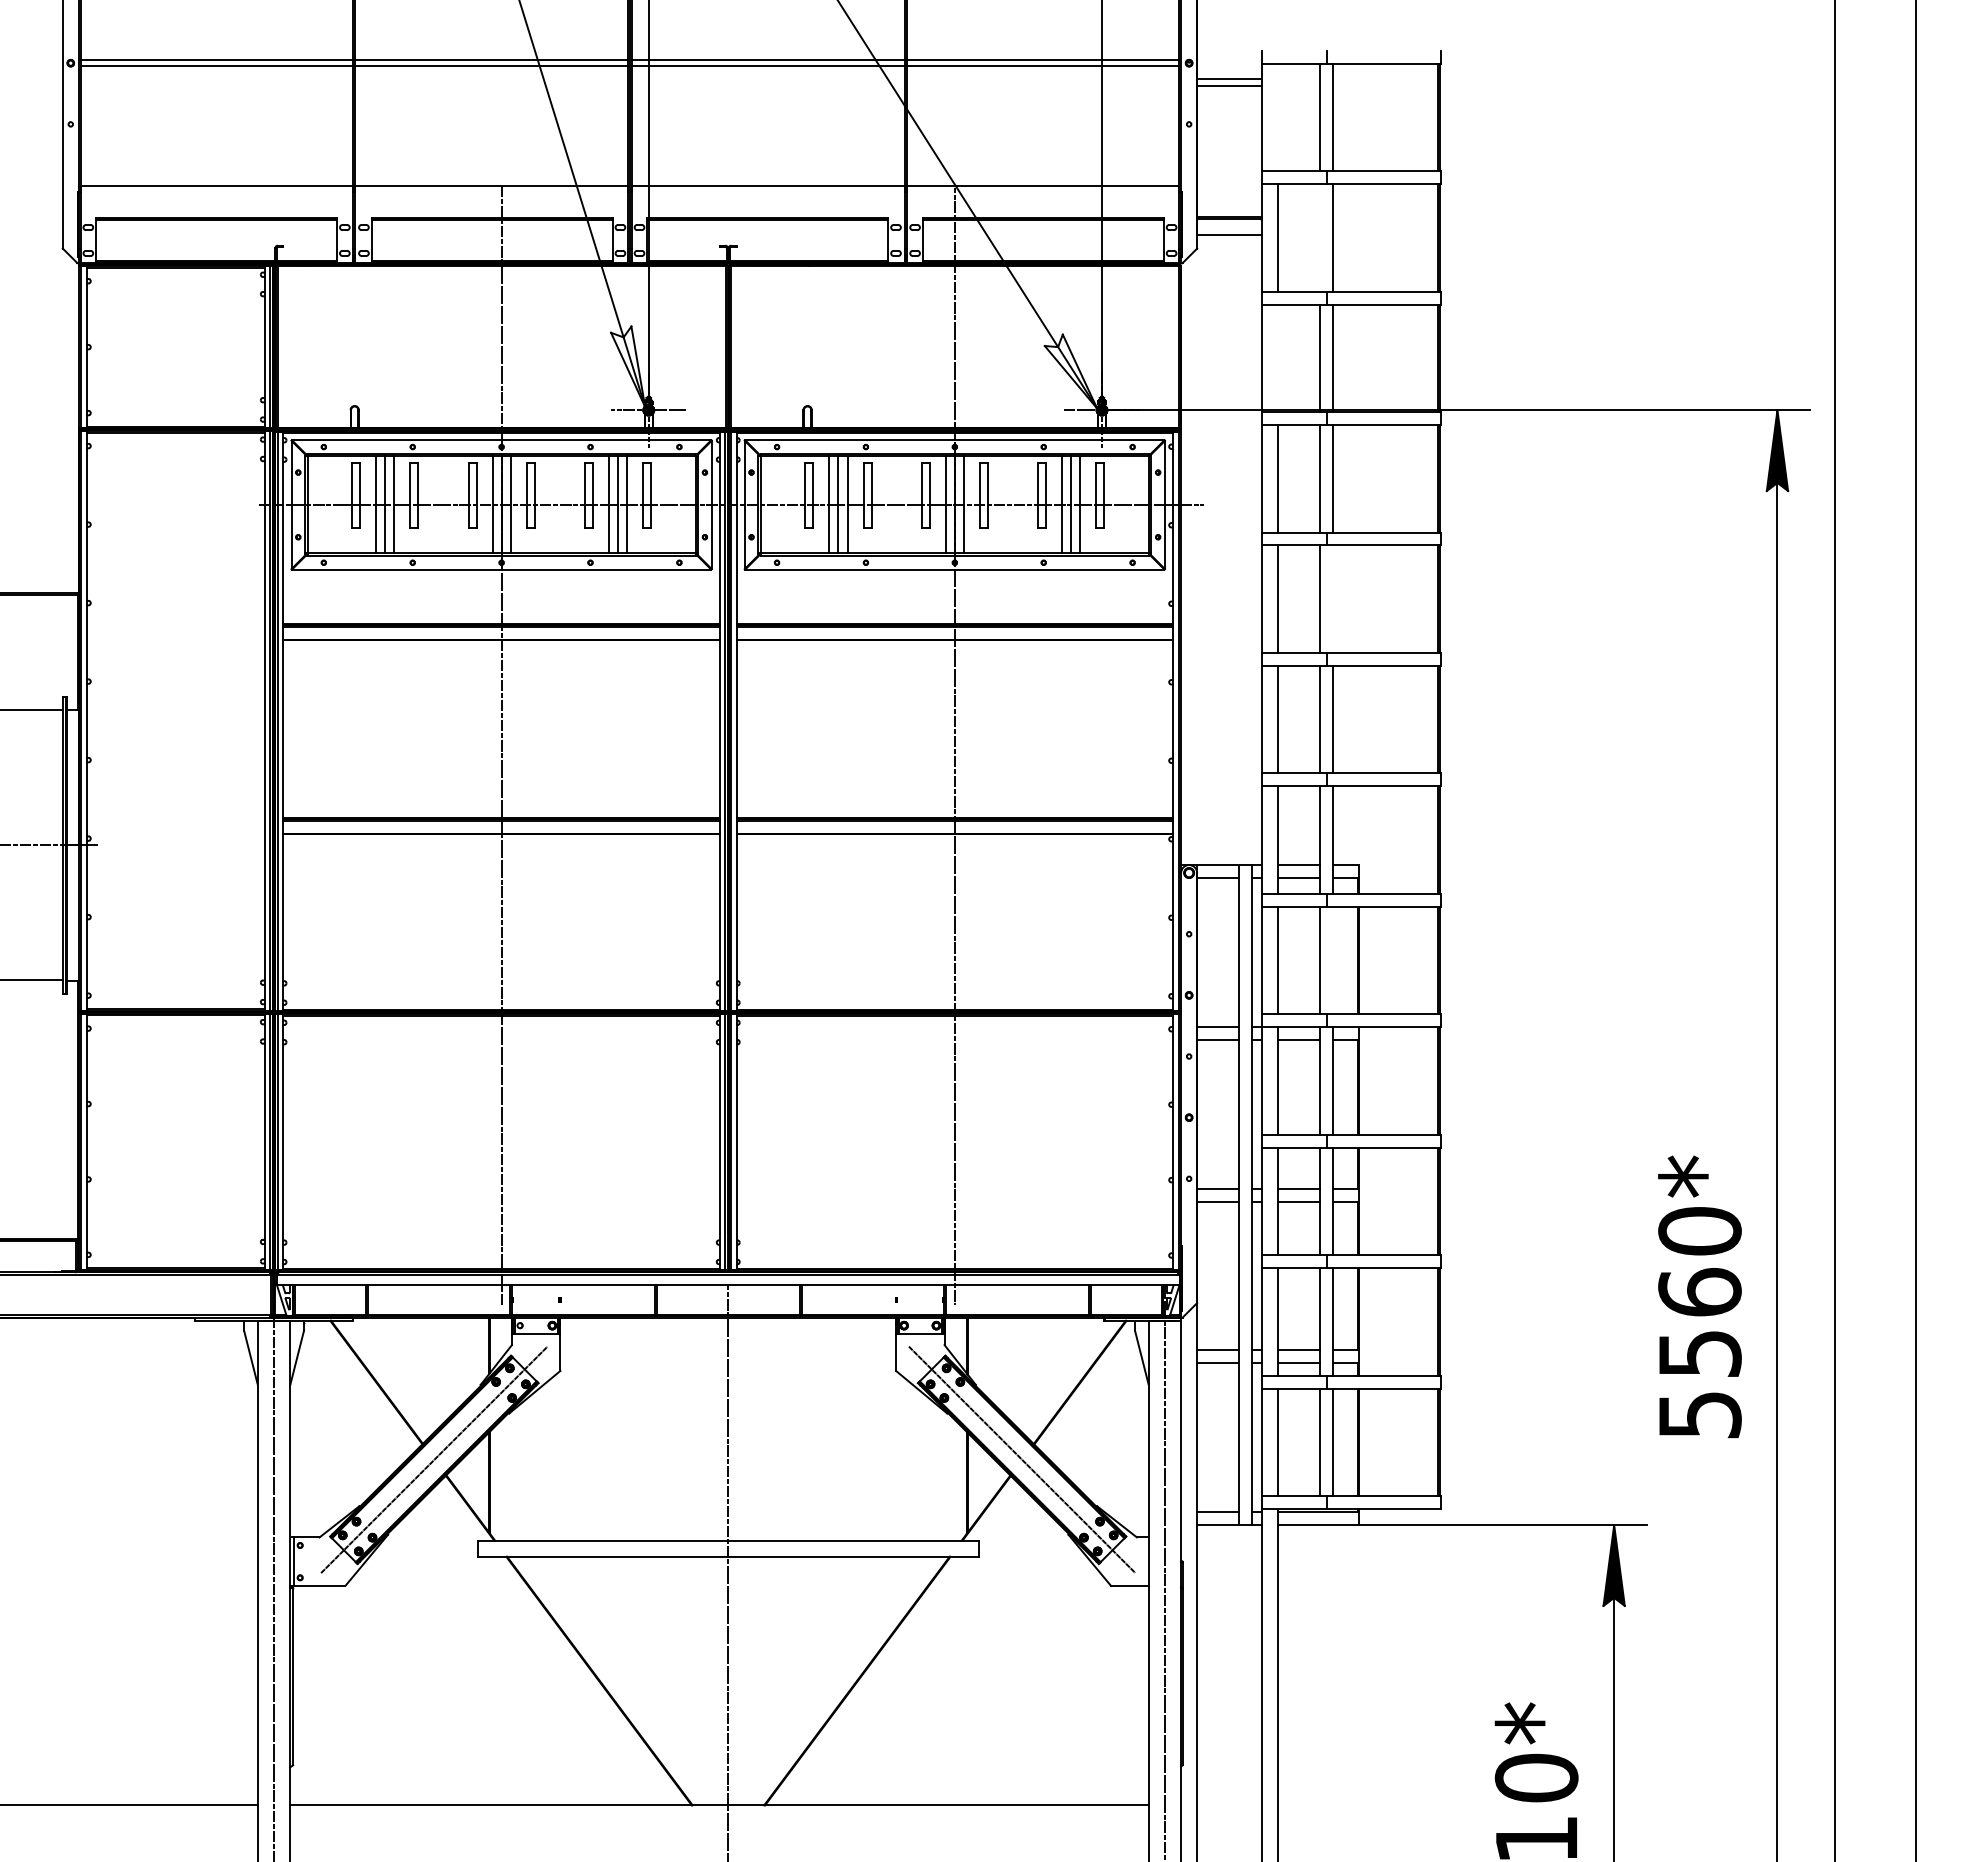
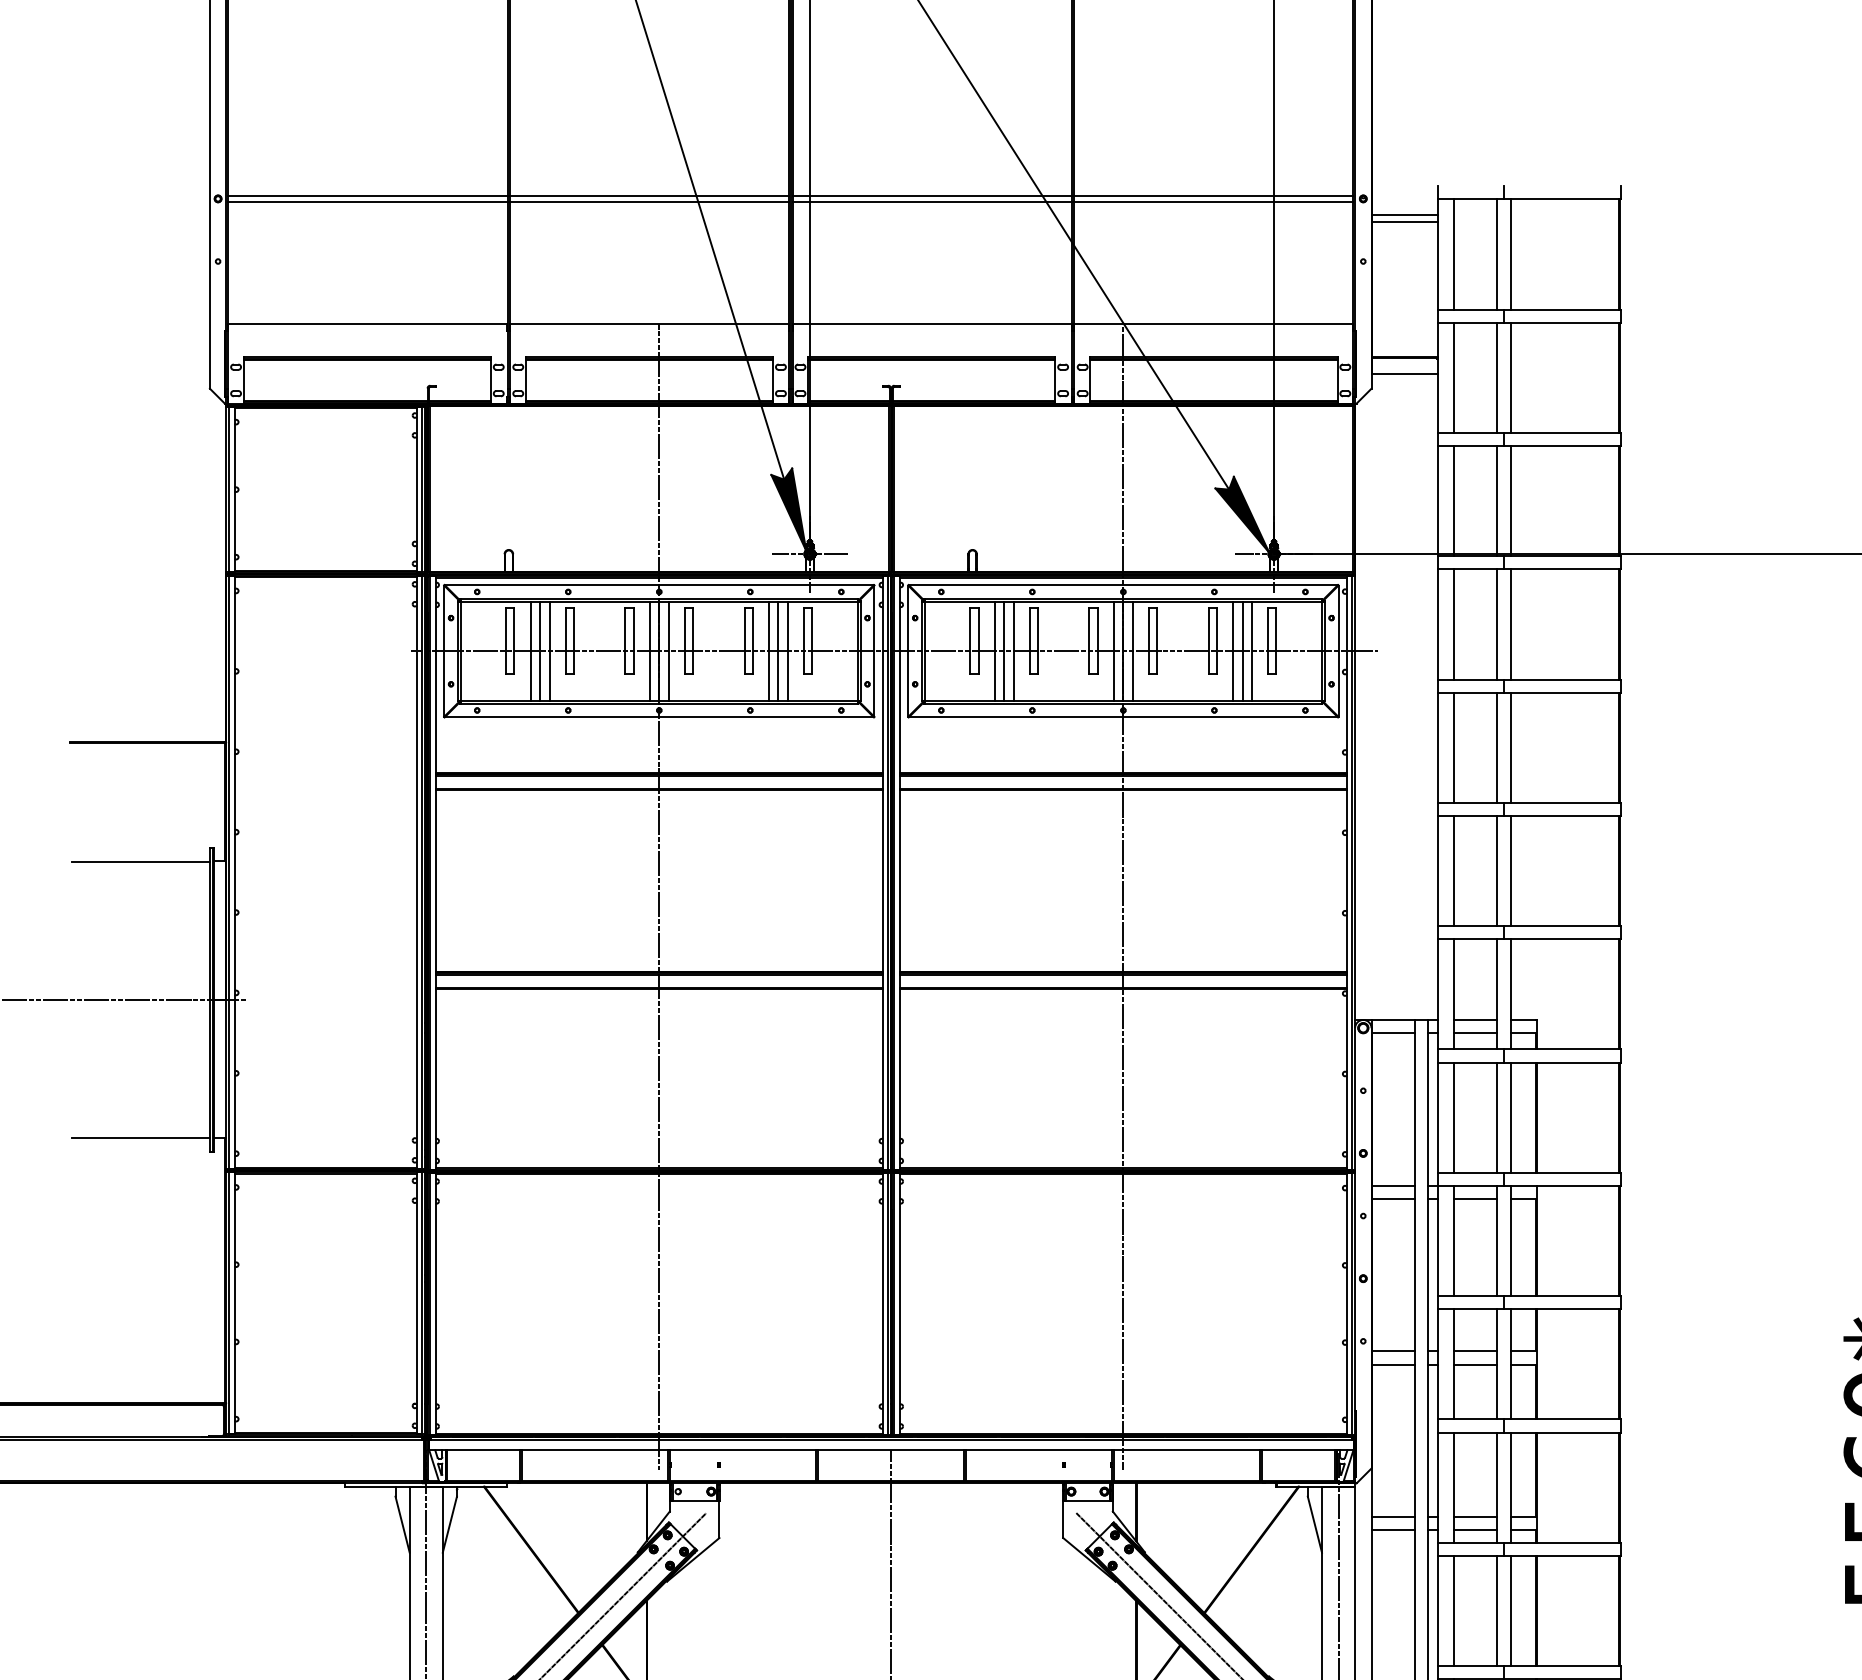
line: (1278, 117) -> (1454, 254), added
line: (1320, 237) -> (1497, 377), added
line: (1278, 358) -> (1454, 501), added
fill: (628, 366) -> (789, 509), added
fill: (1070, 371) -> (1241, 514), added
line: (1333, 598) -> (1511, 747), added
line: (1333, 960) -> (1511, 1117), added

